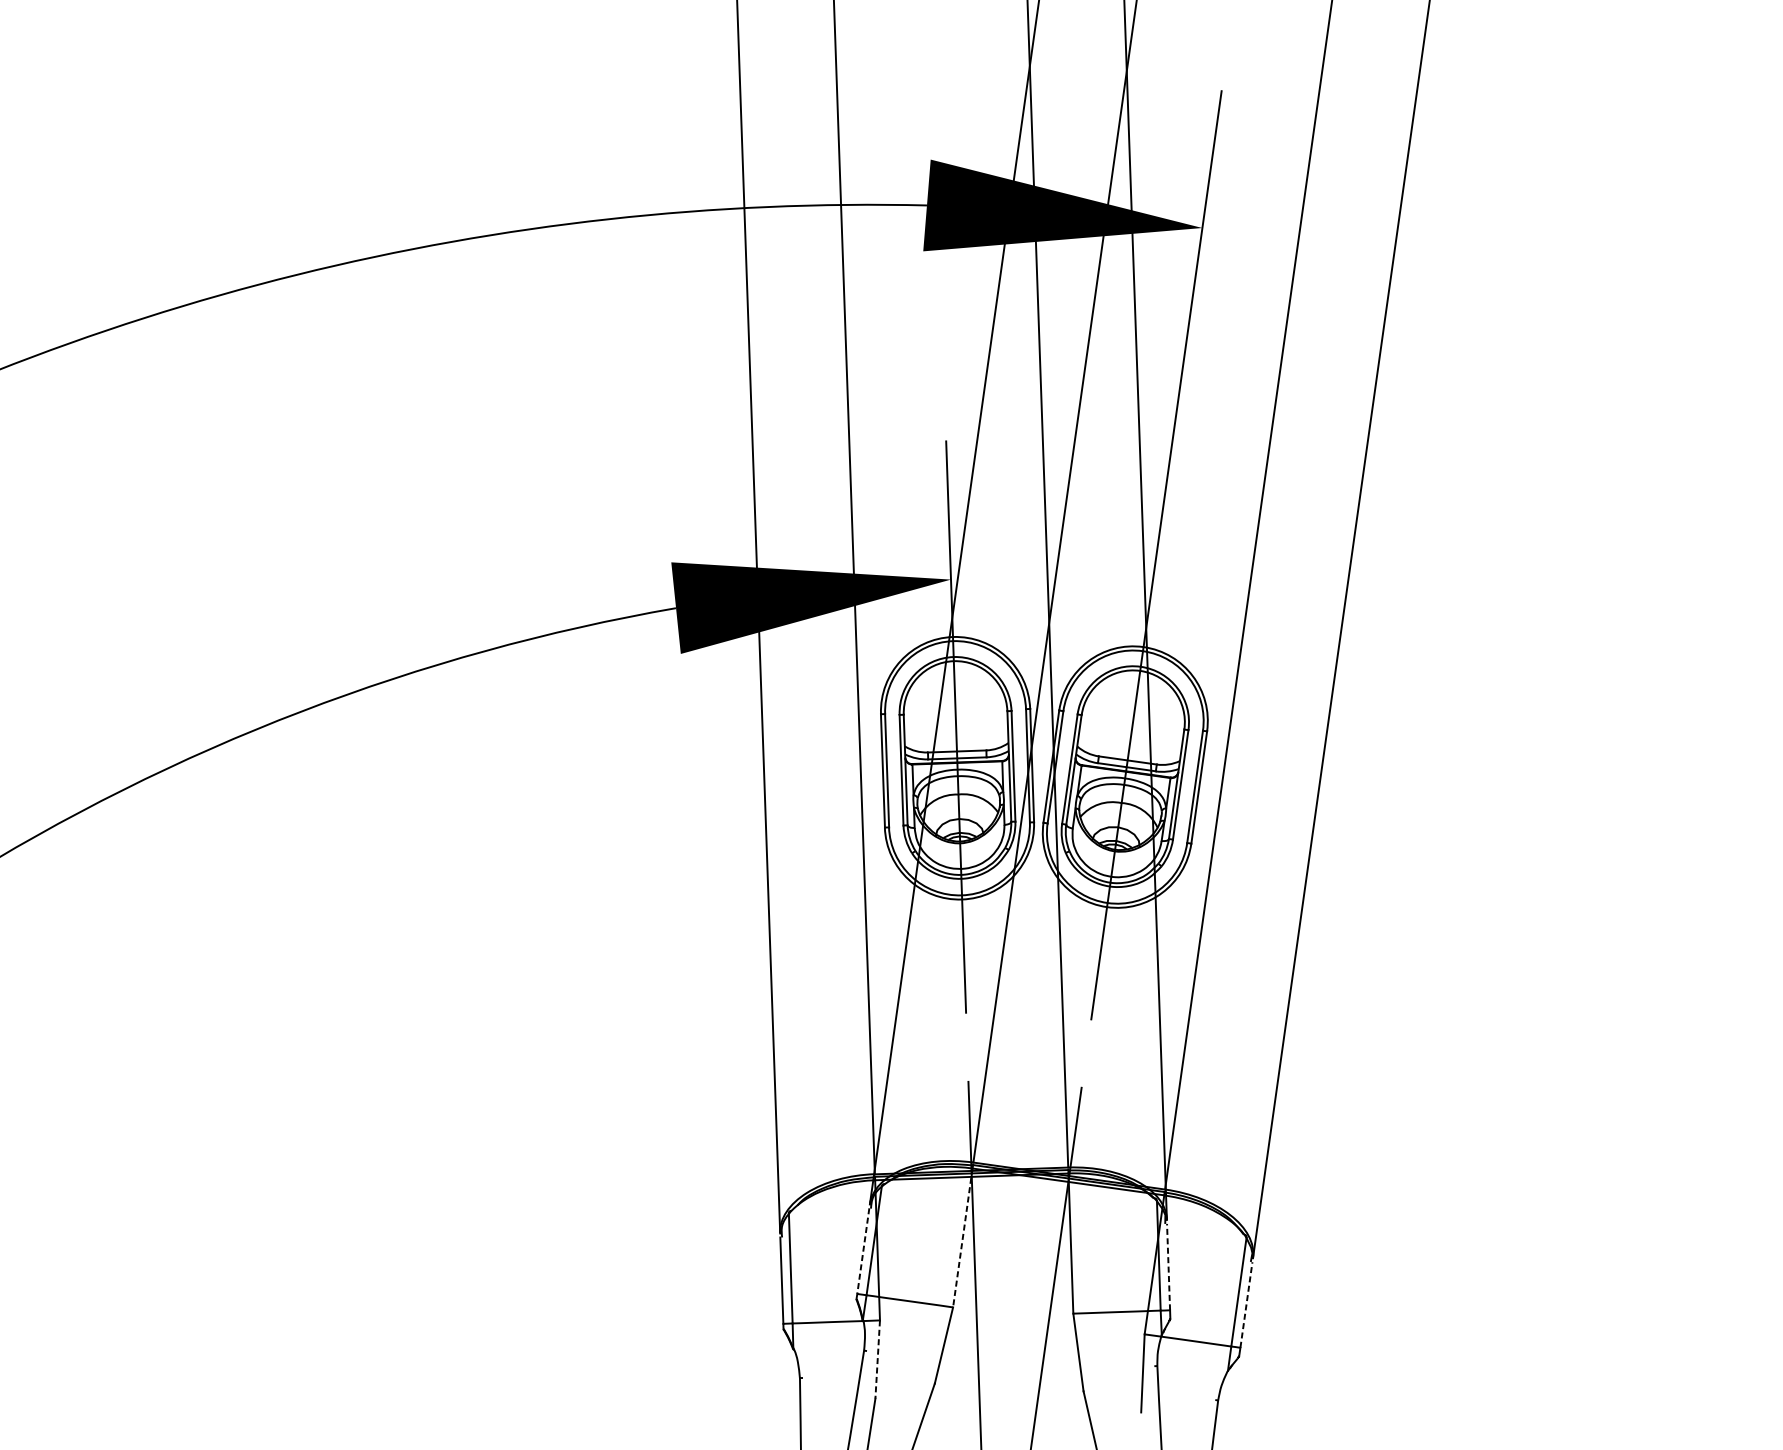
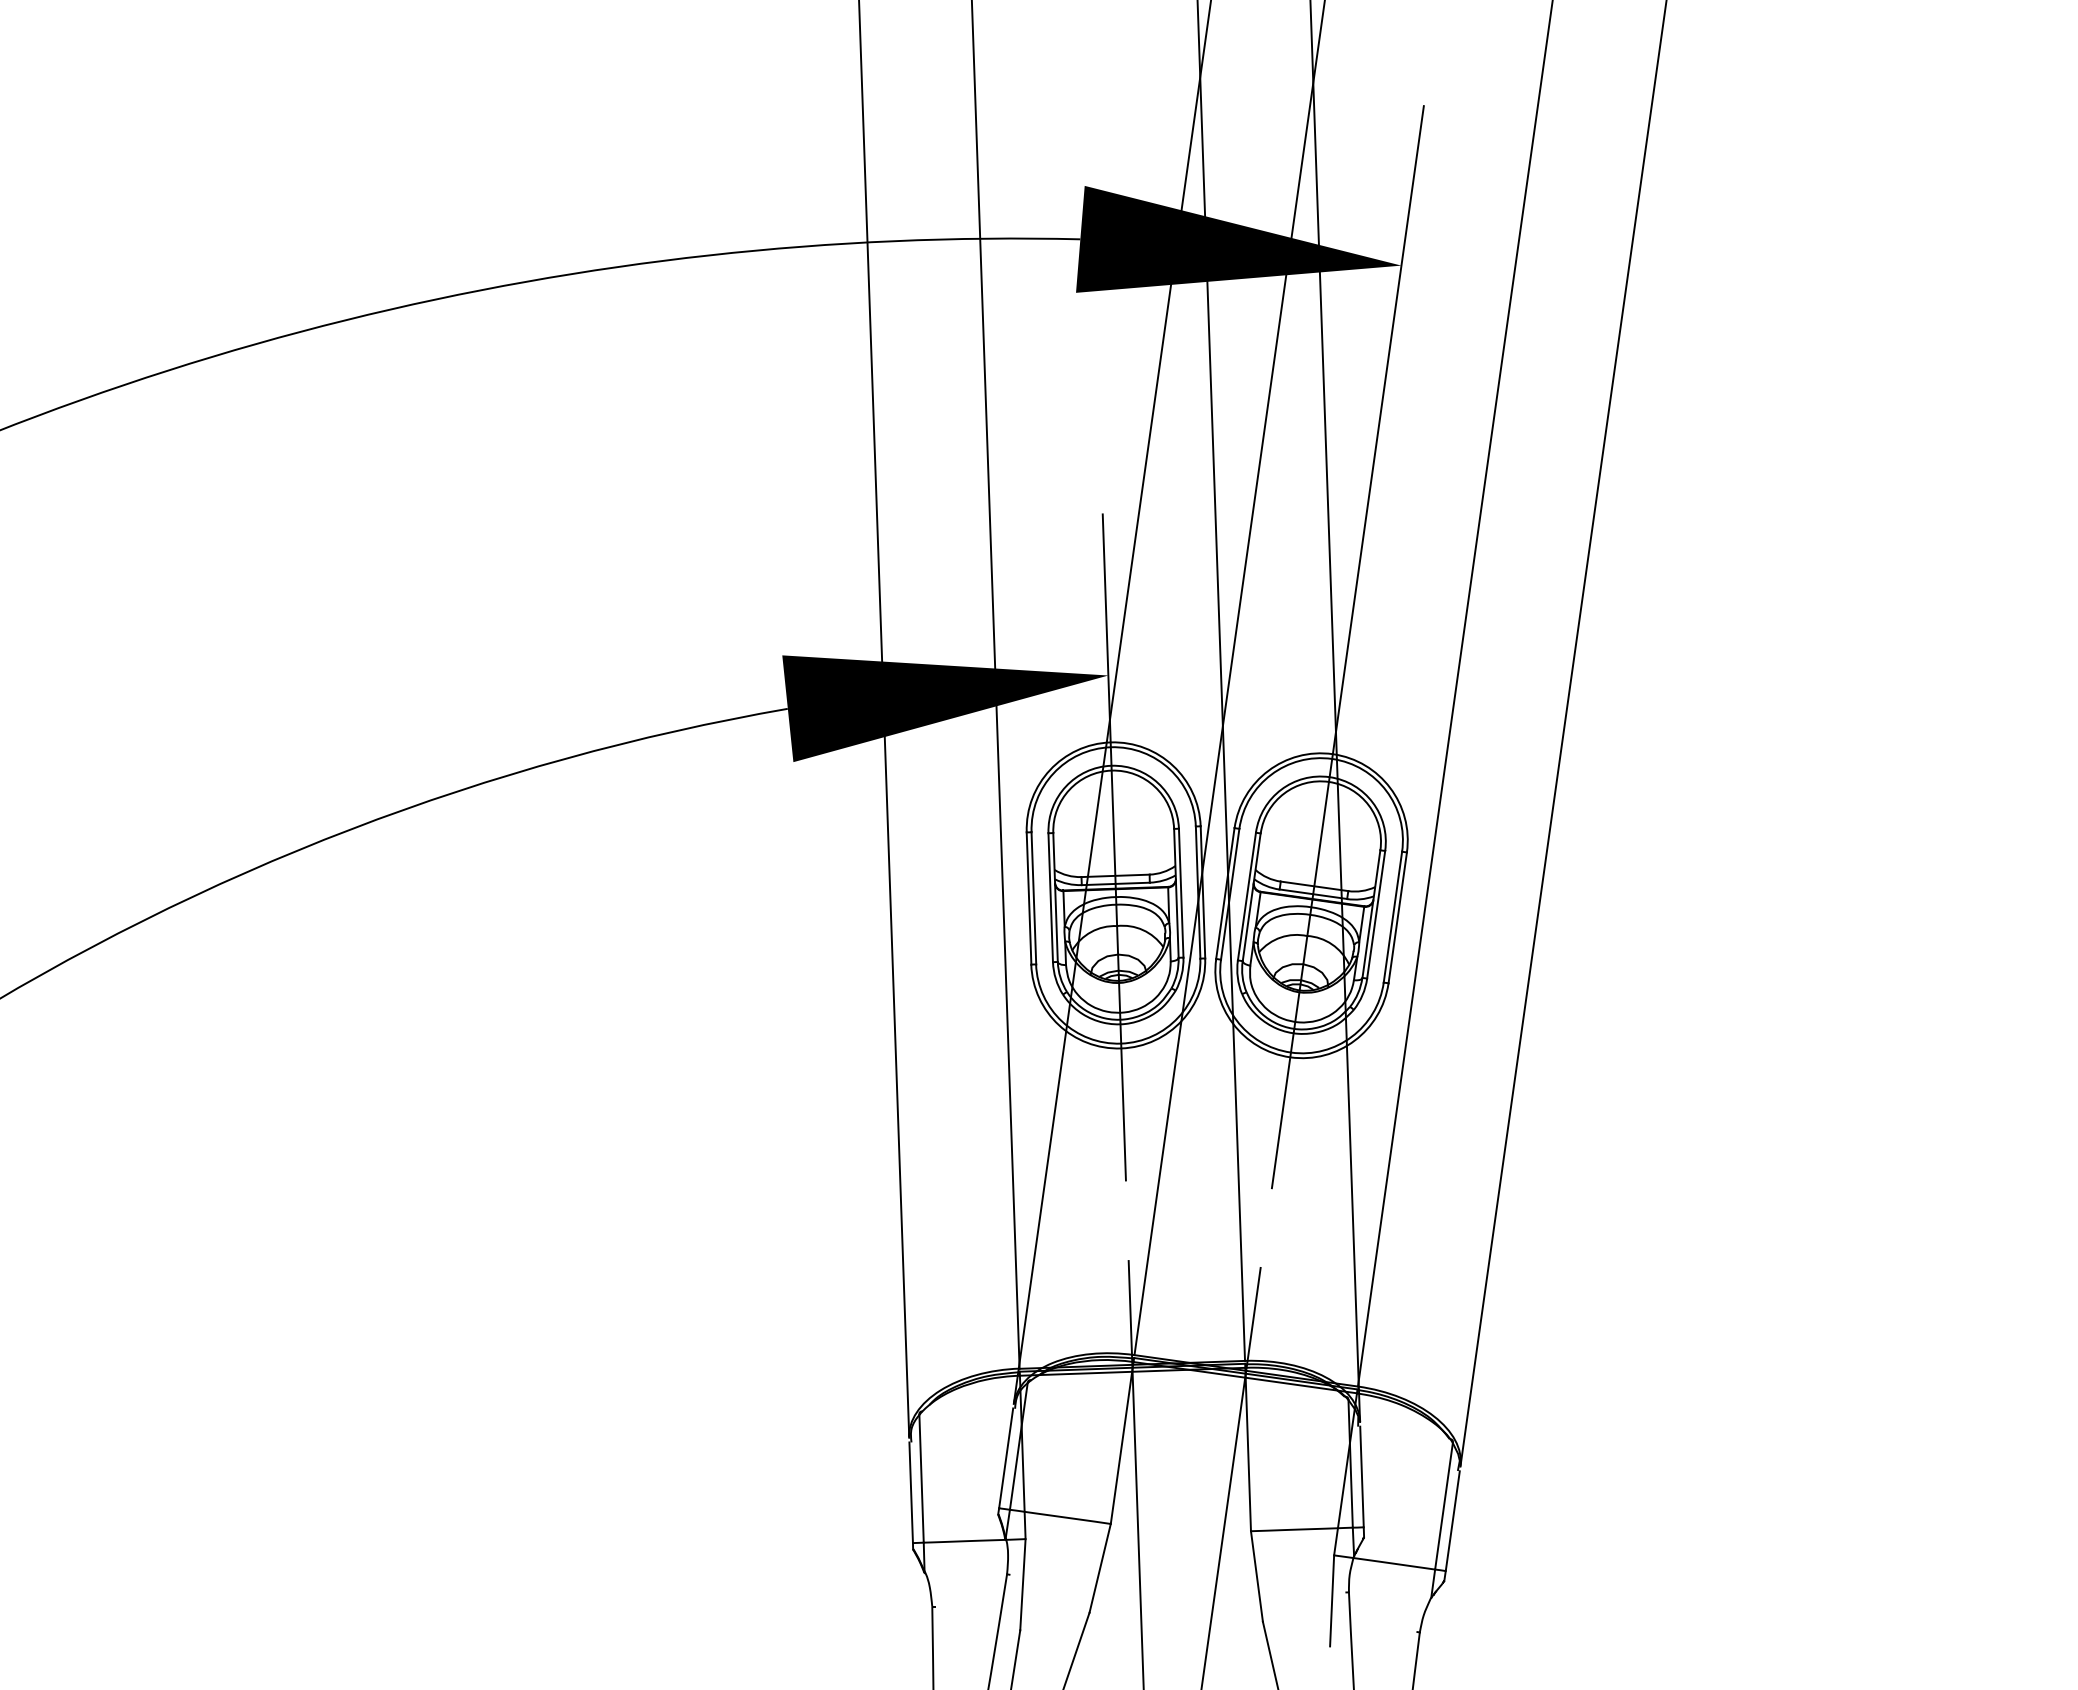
line: (963, 1238) -> (1122, 1443), dashed -> solid
line: (863, 1251) -> (1006, 1458), dashed -> solid
line: (1168, 1266) -> (1361, 1476), dashed -> solid
line: (1246, 1304) -> (1452, 1520), dashed -> solid
line: (877, 1359) -> (1022, 1584), dashed -> solid

